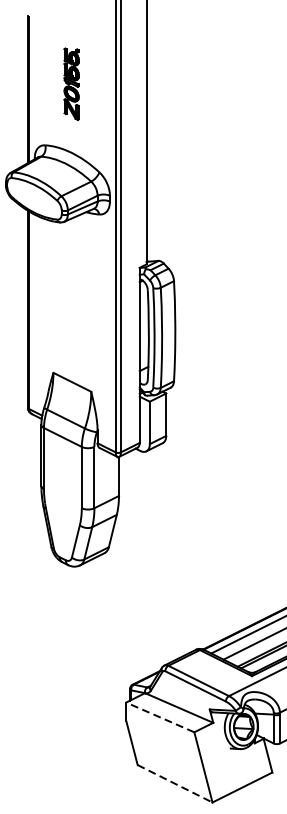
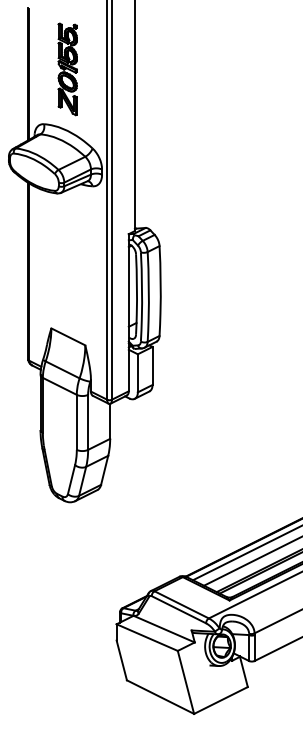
part: (71, 84) -> (67, 69), size x1.43
line: (159, 717) -> (146, 637), dashed -> solid
line: (175, 784) -> (160, 697), dashed -> solid

